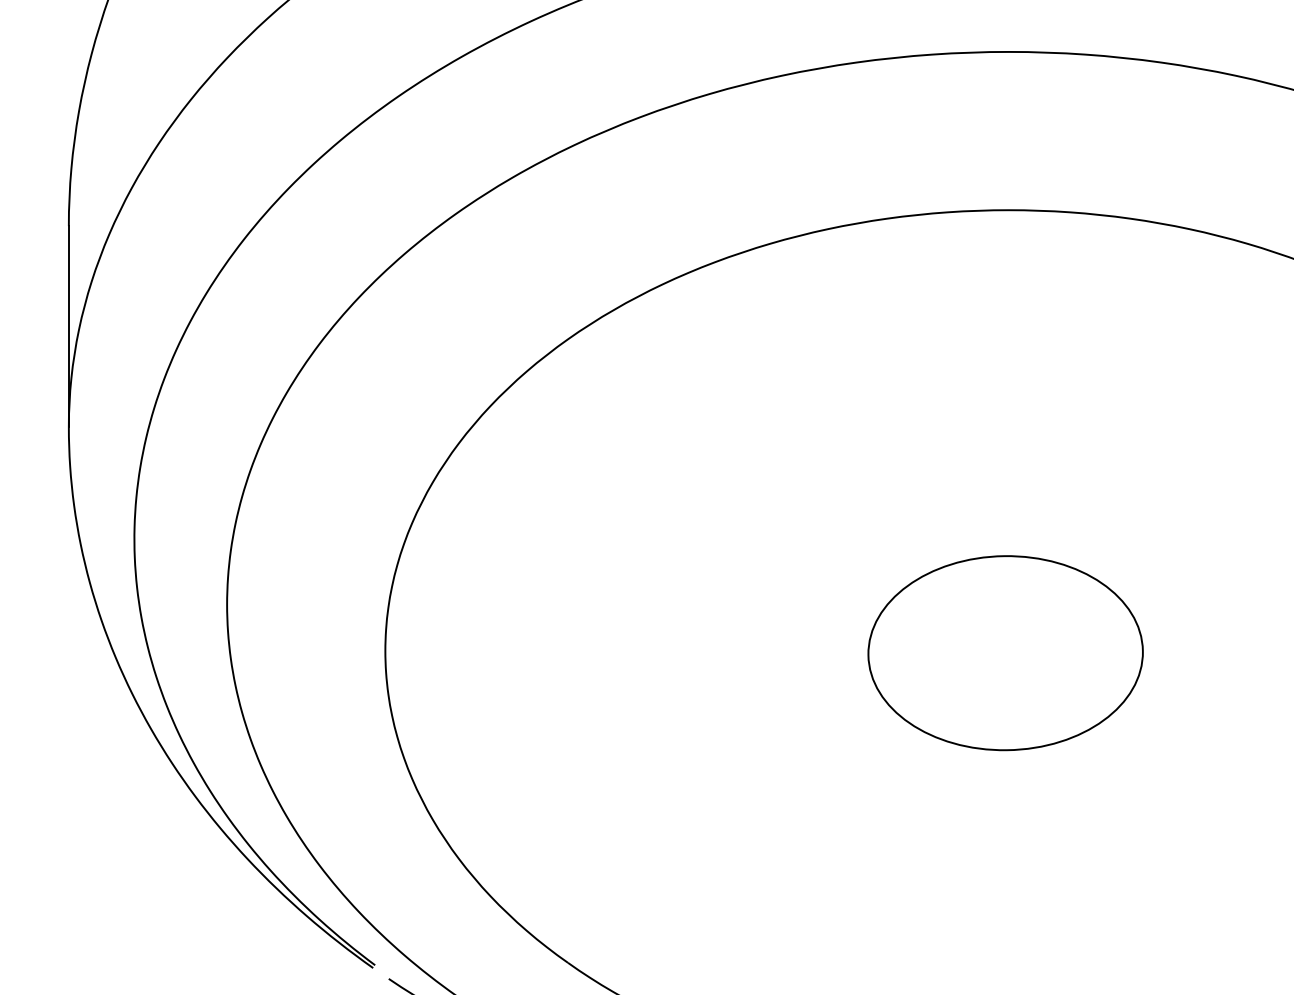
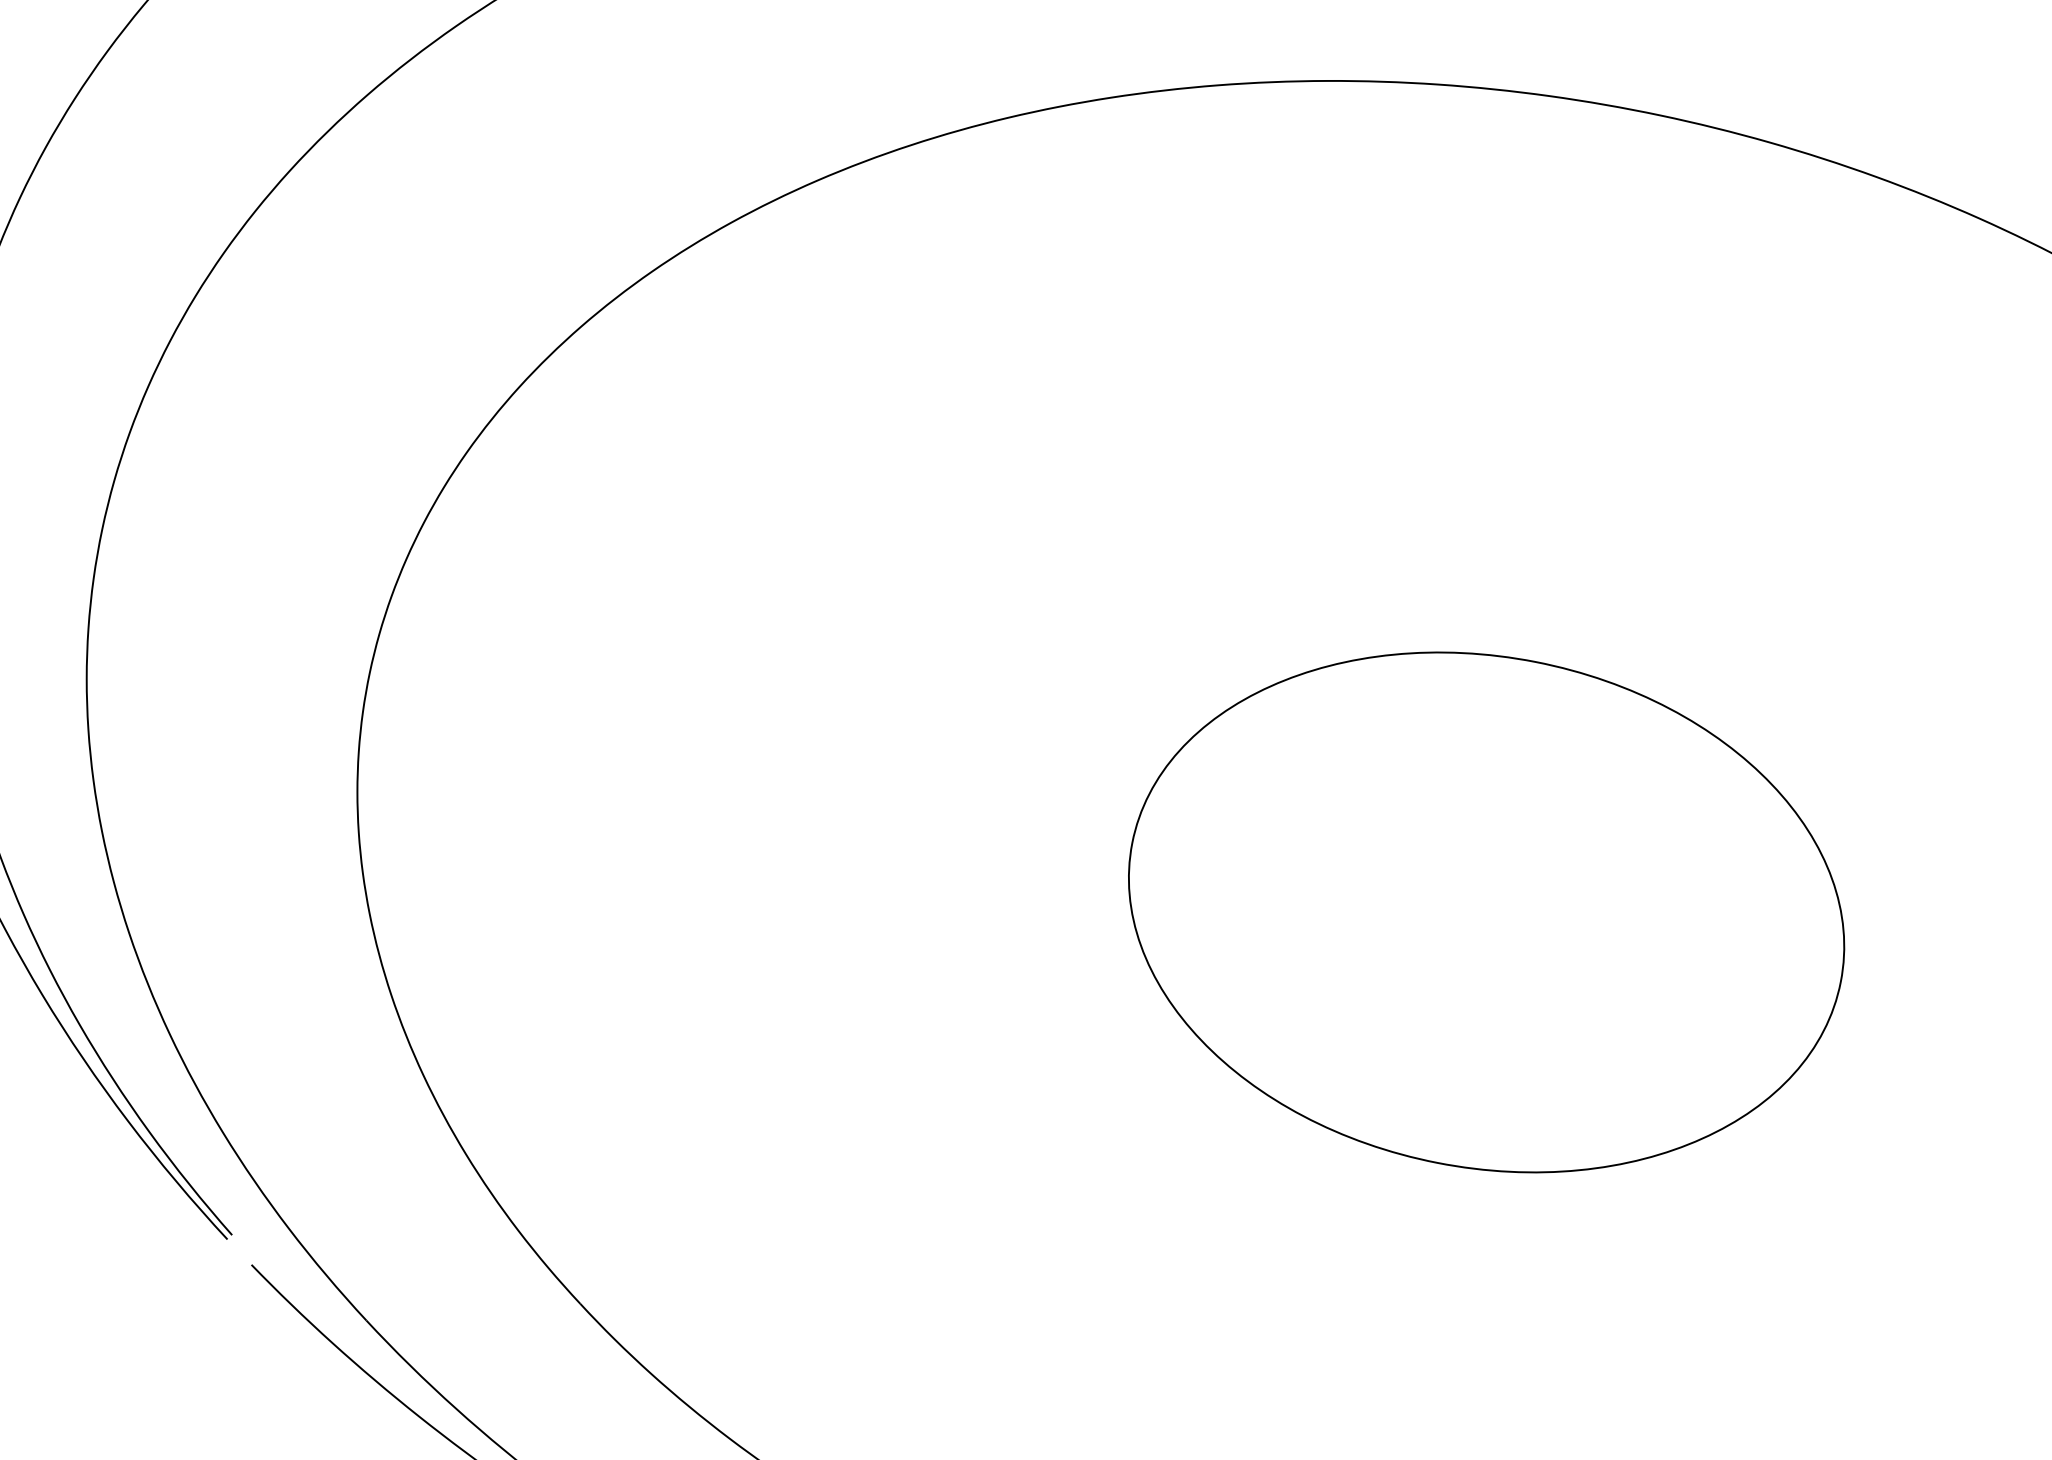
part: (1005, 652) -> (1486, 910), size x1.43

